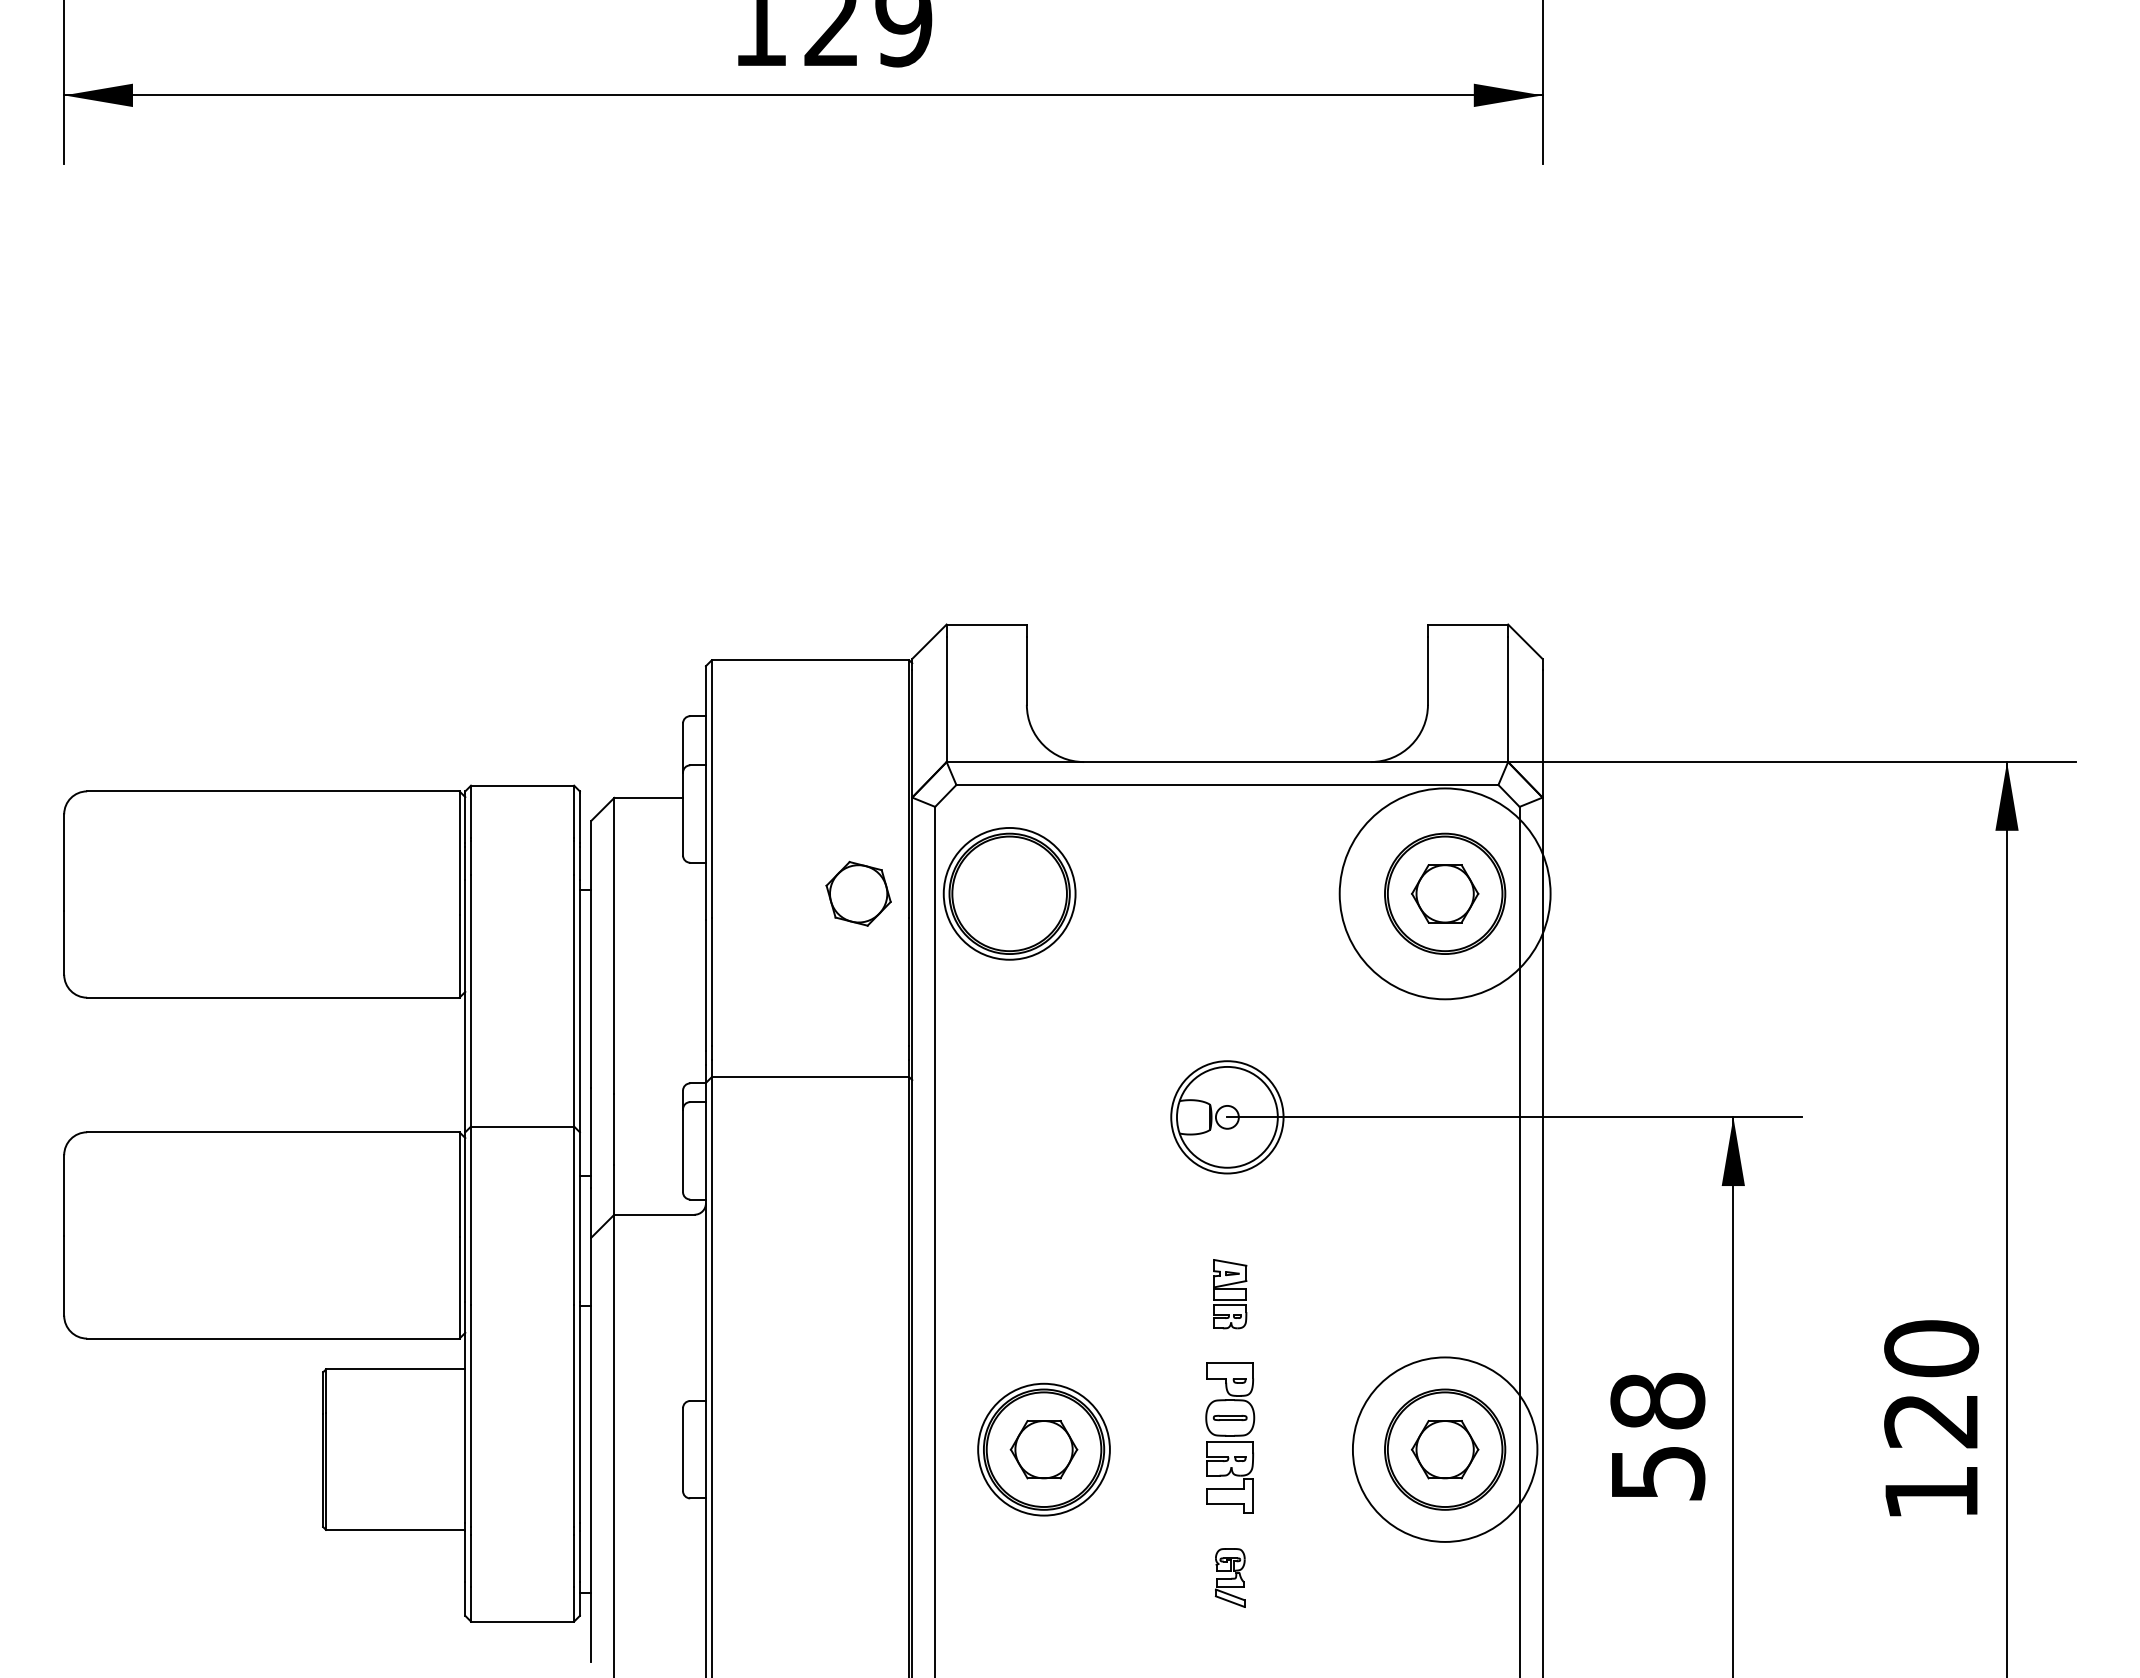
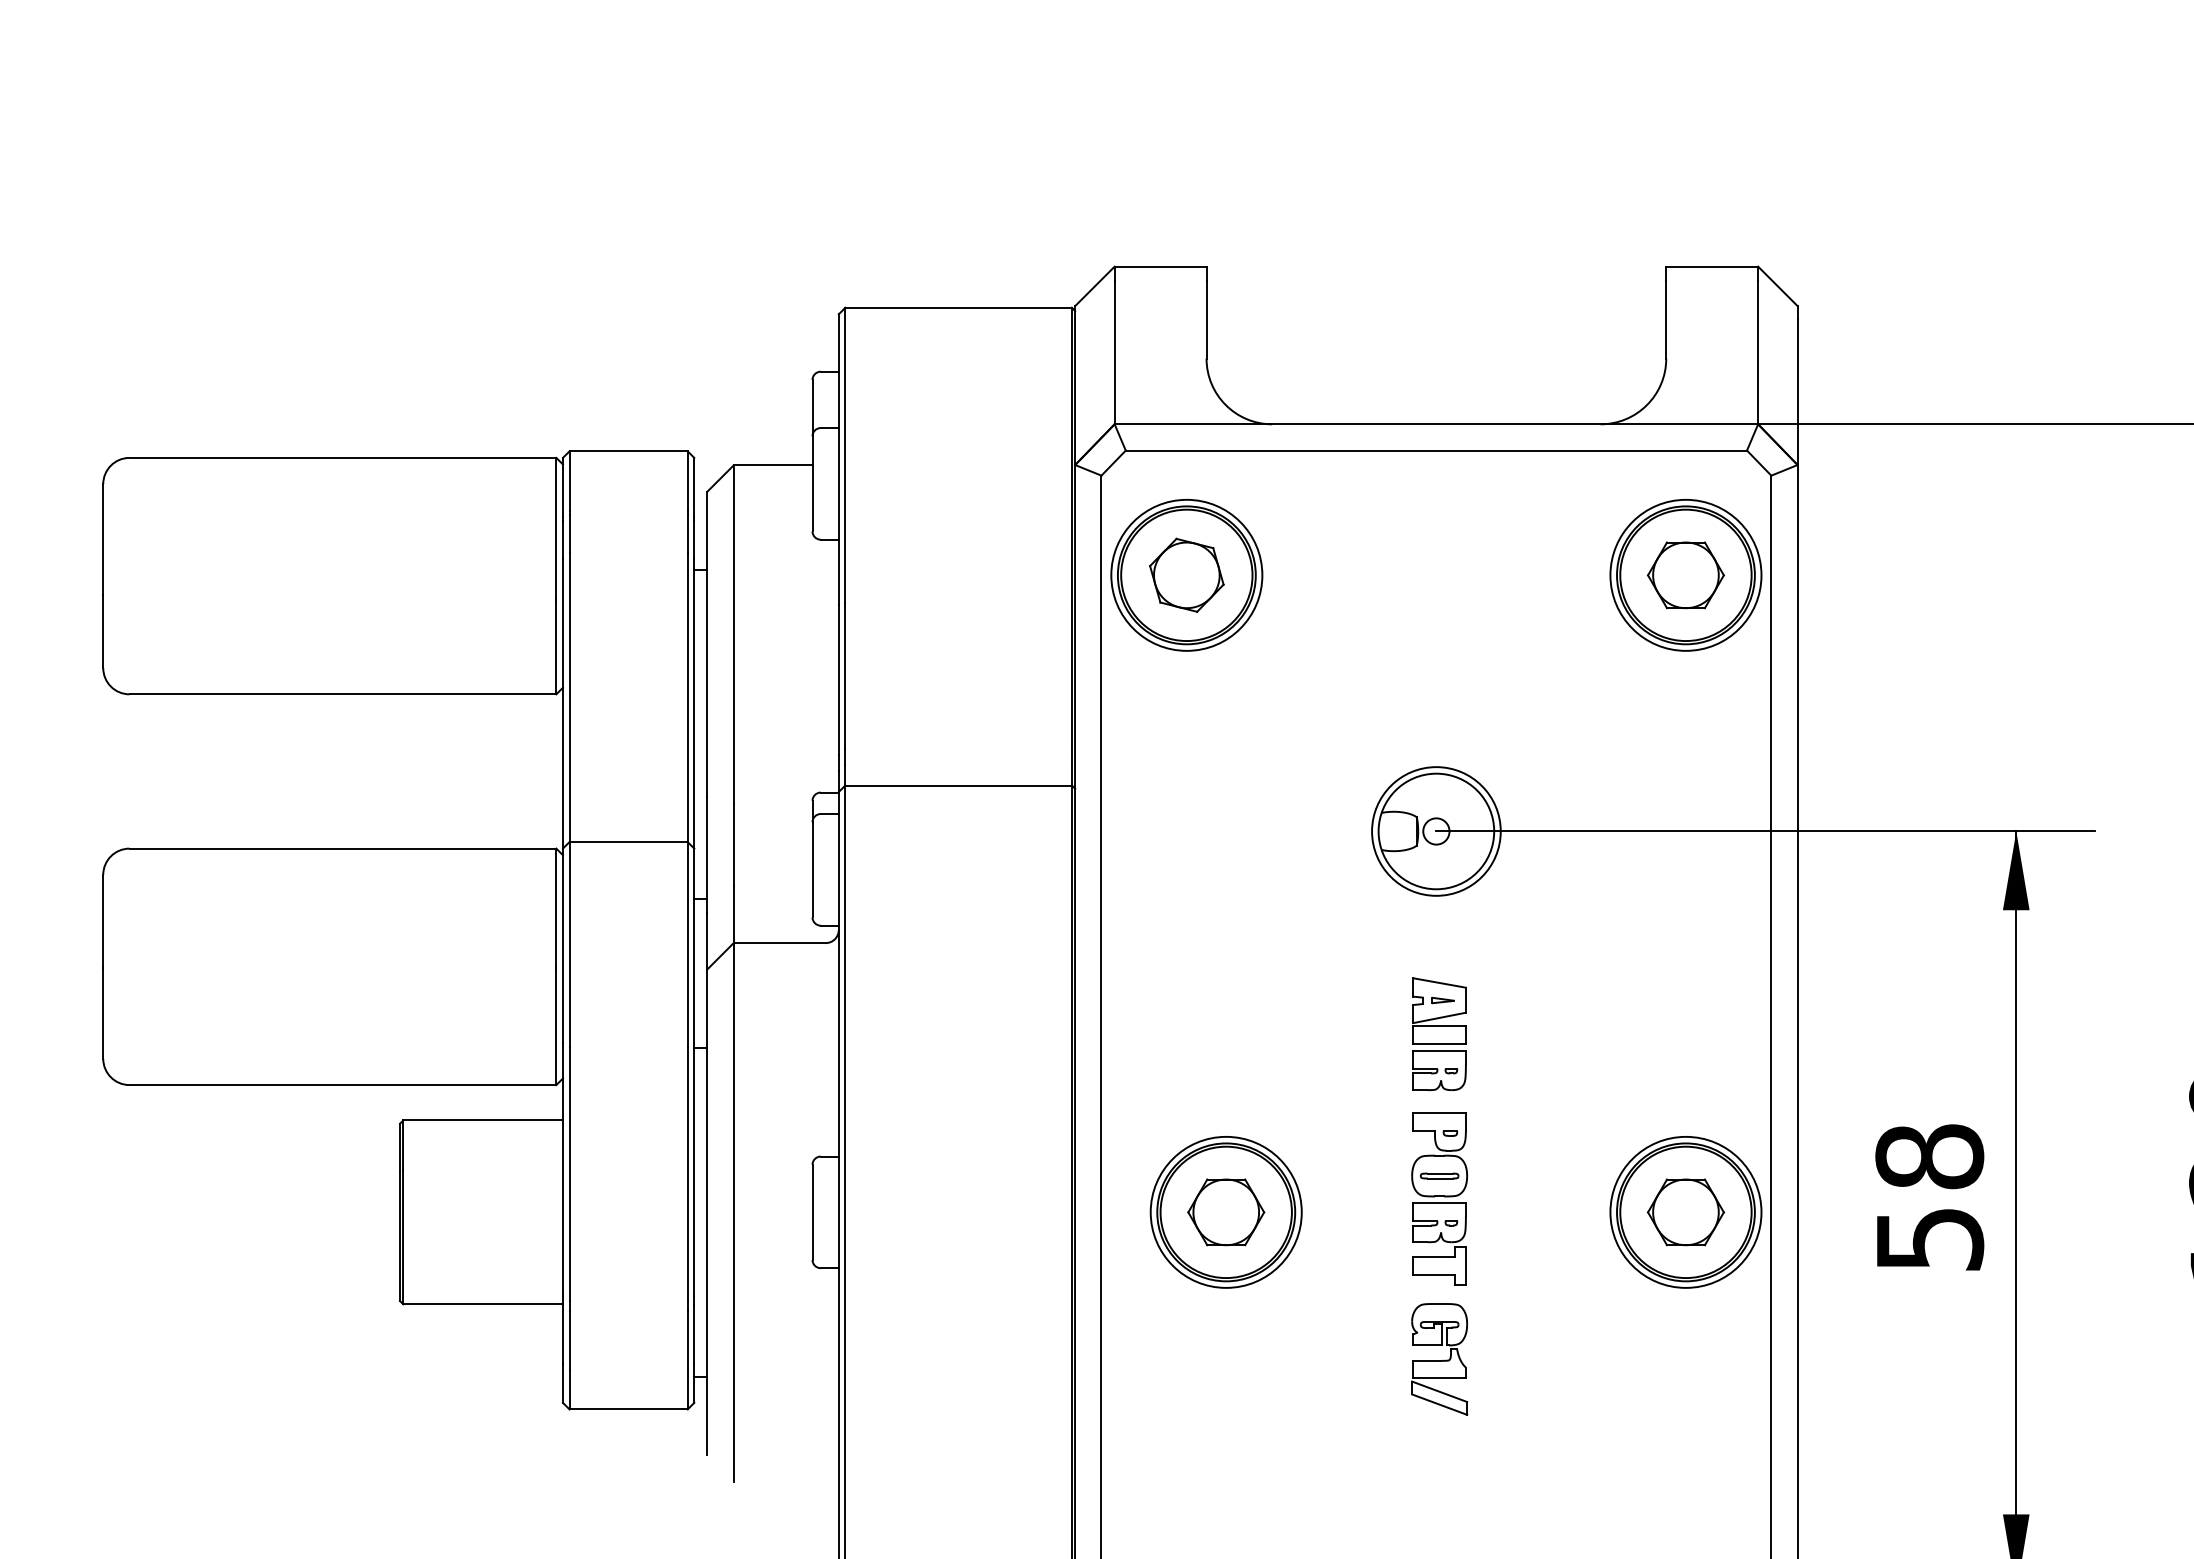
part: (858, 893) -> (1186, 574), moved
circle: (1445, 893) -> (1686, 574), size x0.62
part: (1230, 1293) -> (1439, 1033), size x1.43
circle: (1445, 1449) -> (1686, 1212), size x0.71
part: (1230, 1577) -> (1439, 1358), size x1.67

